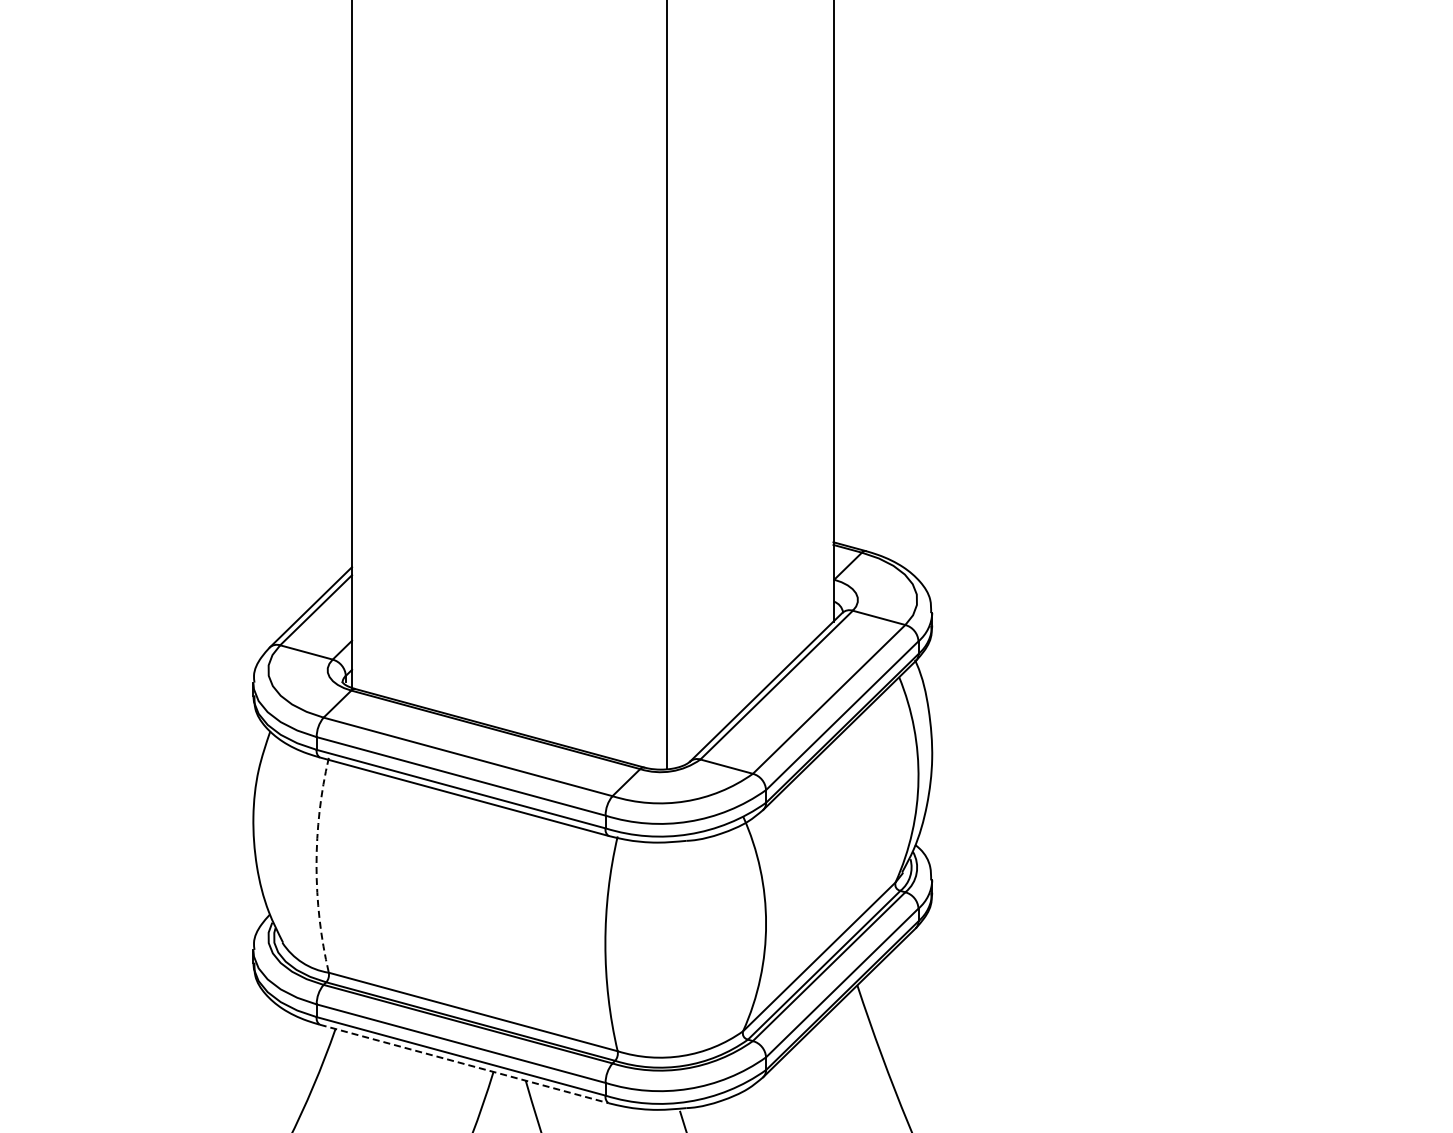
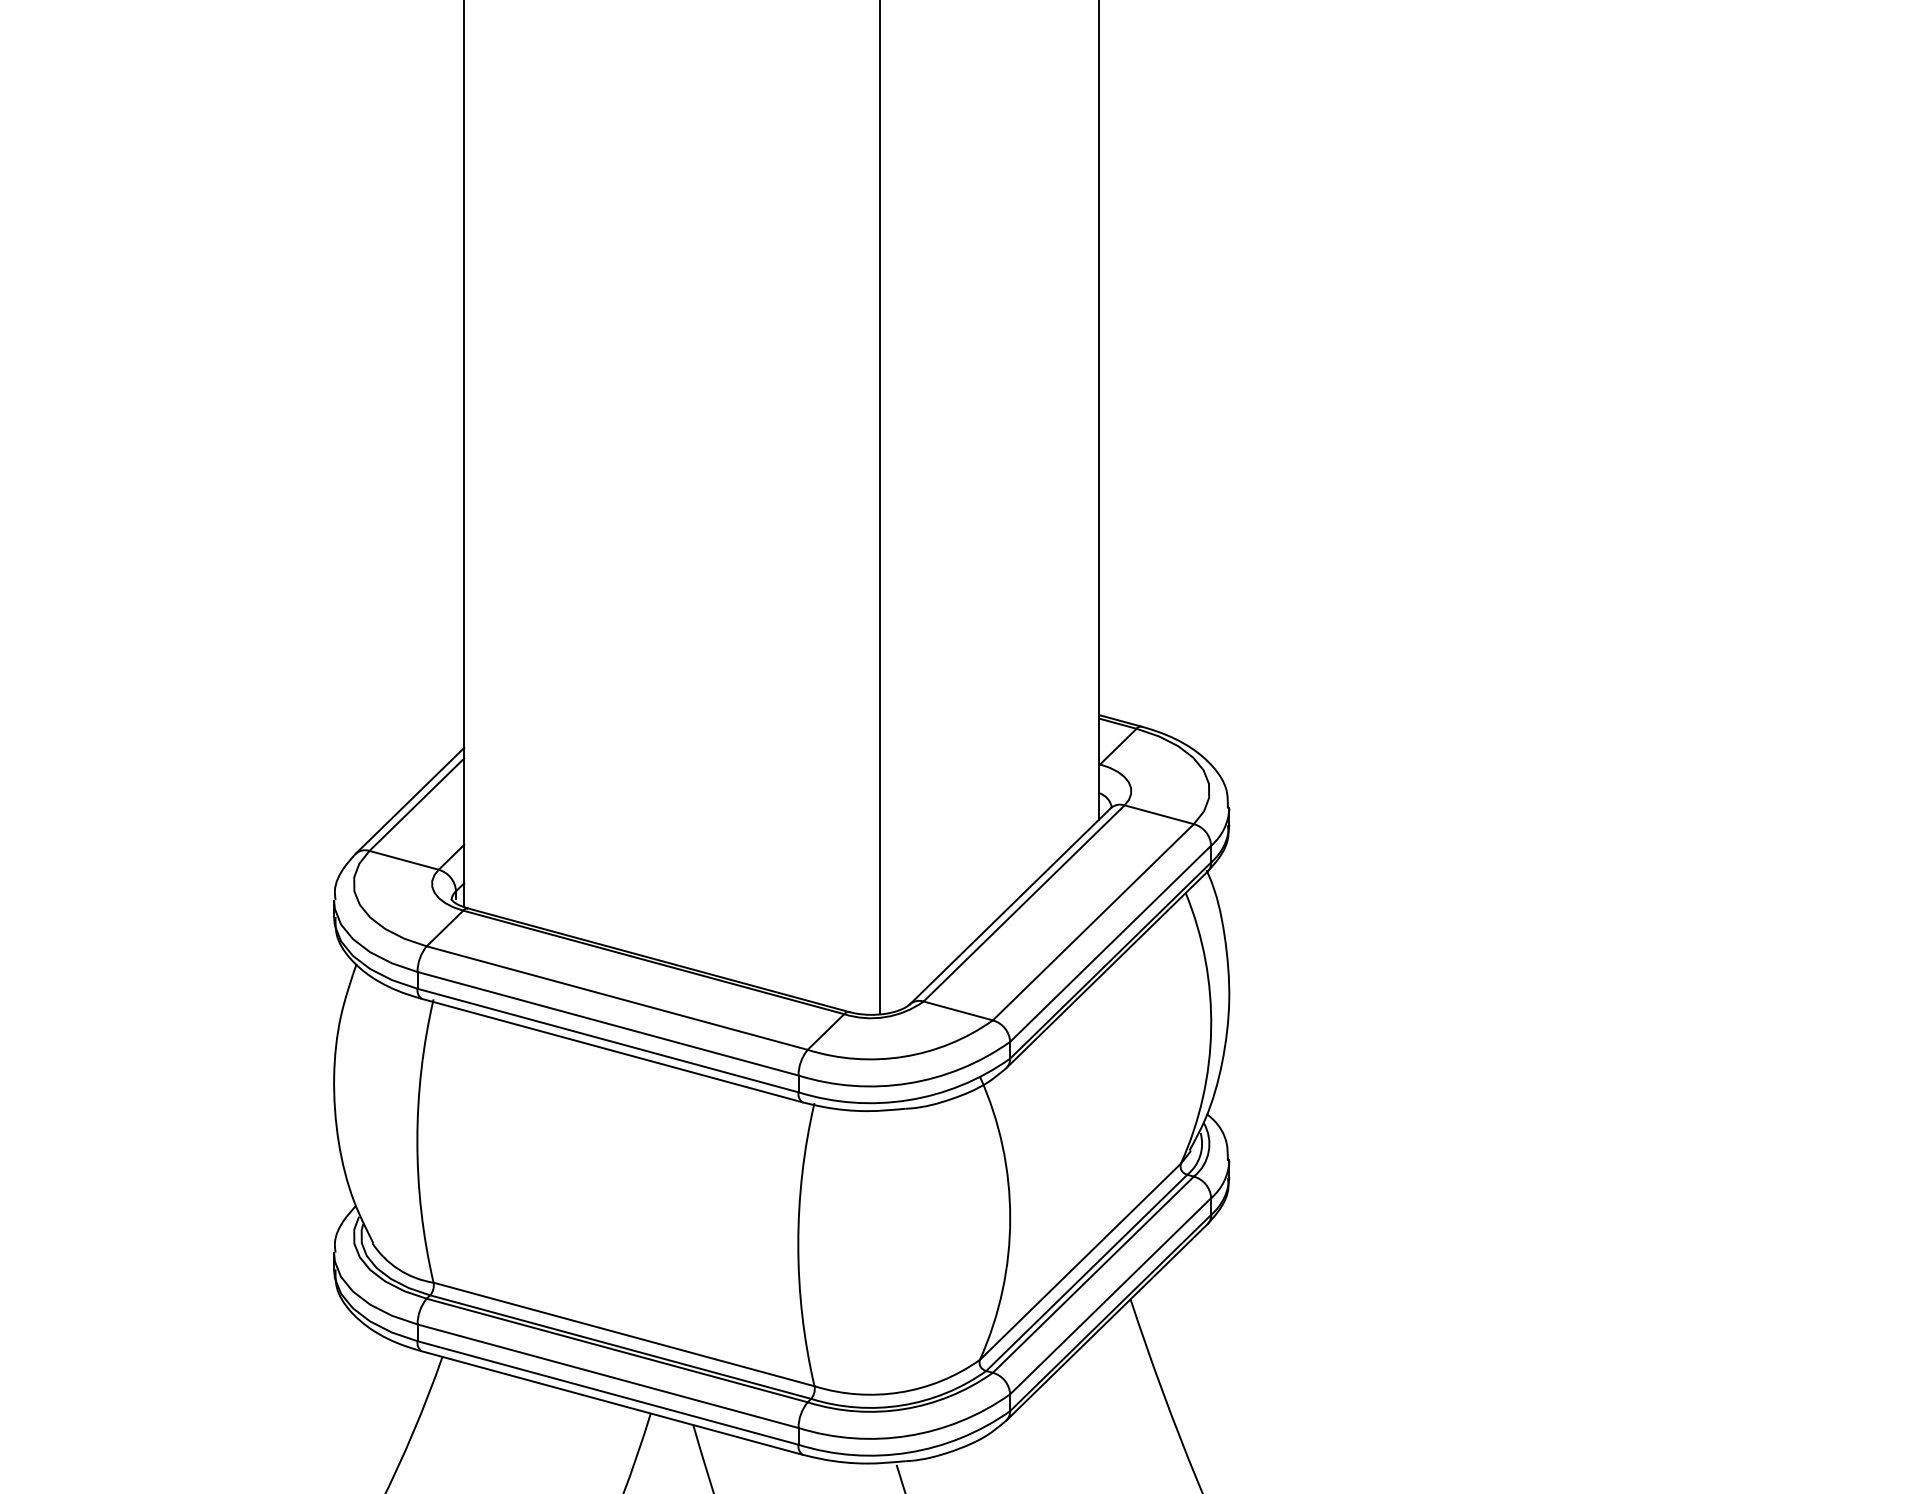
arc: (316, 865) -> (417, 1141), dashed -> solid
line: (464, 1063) -> (612, 1402), dashed -> solid

